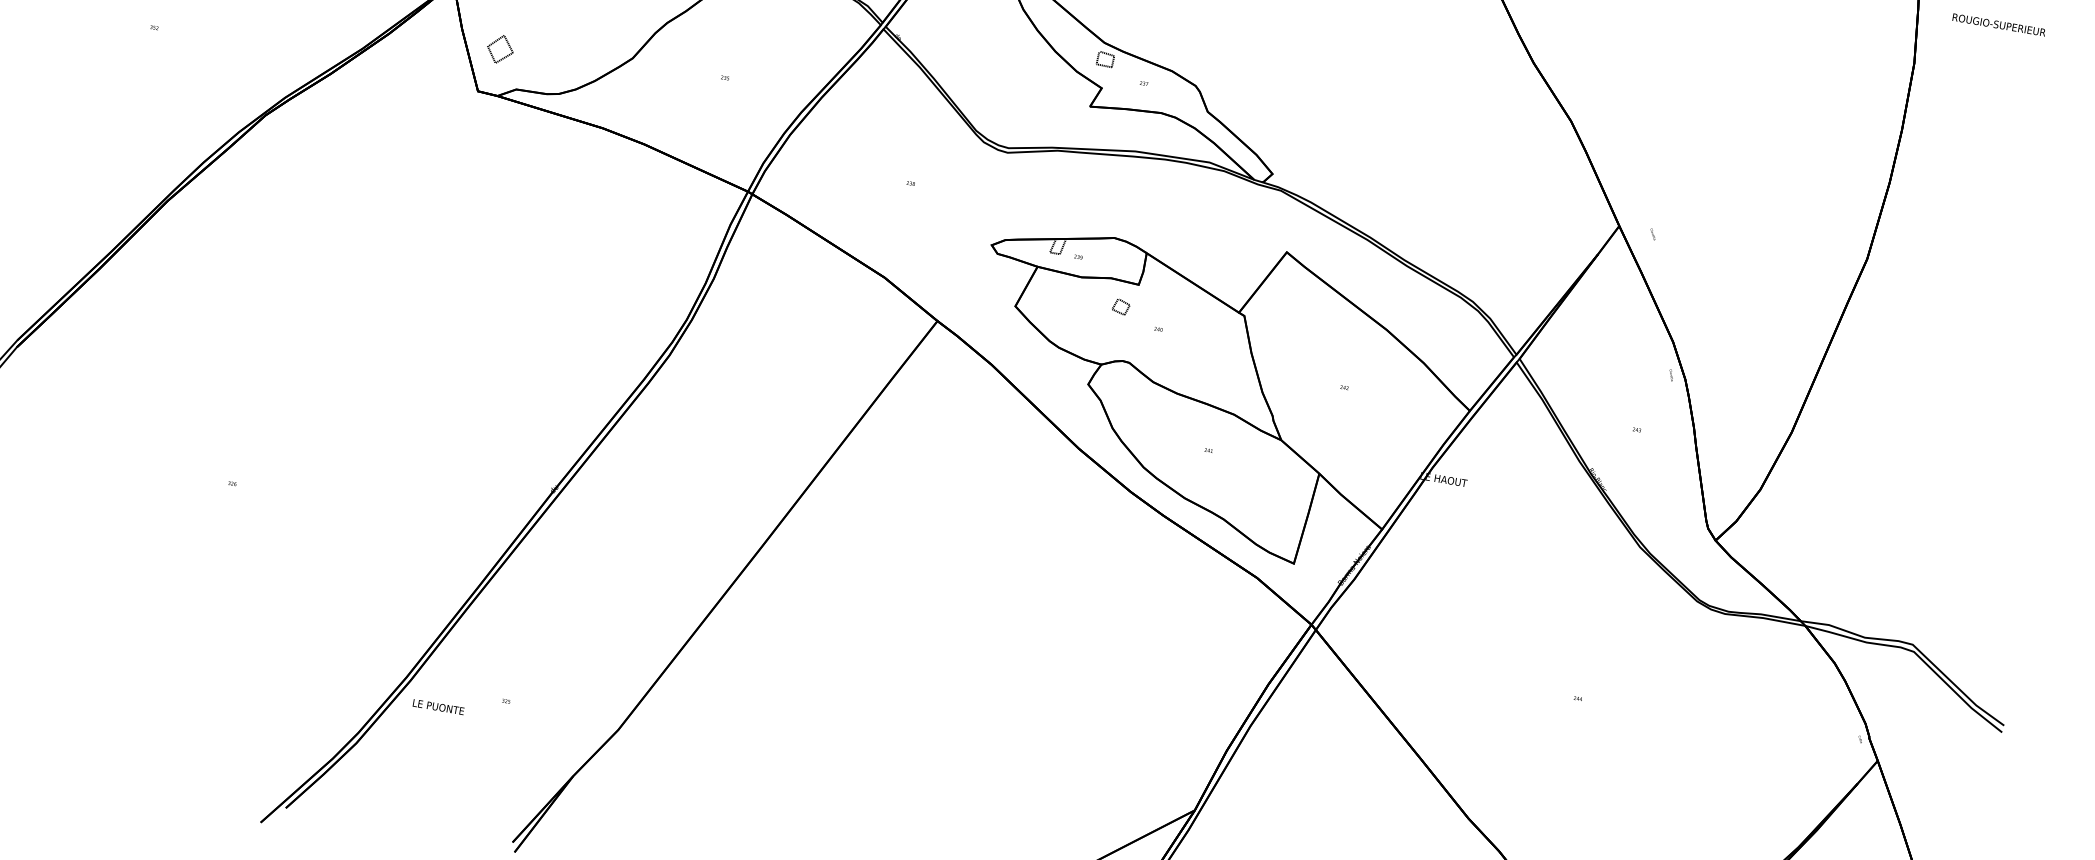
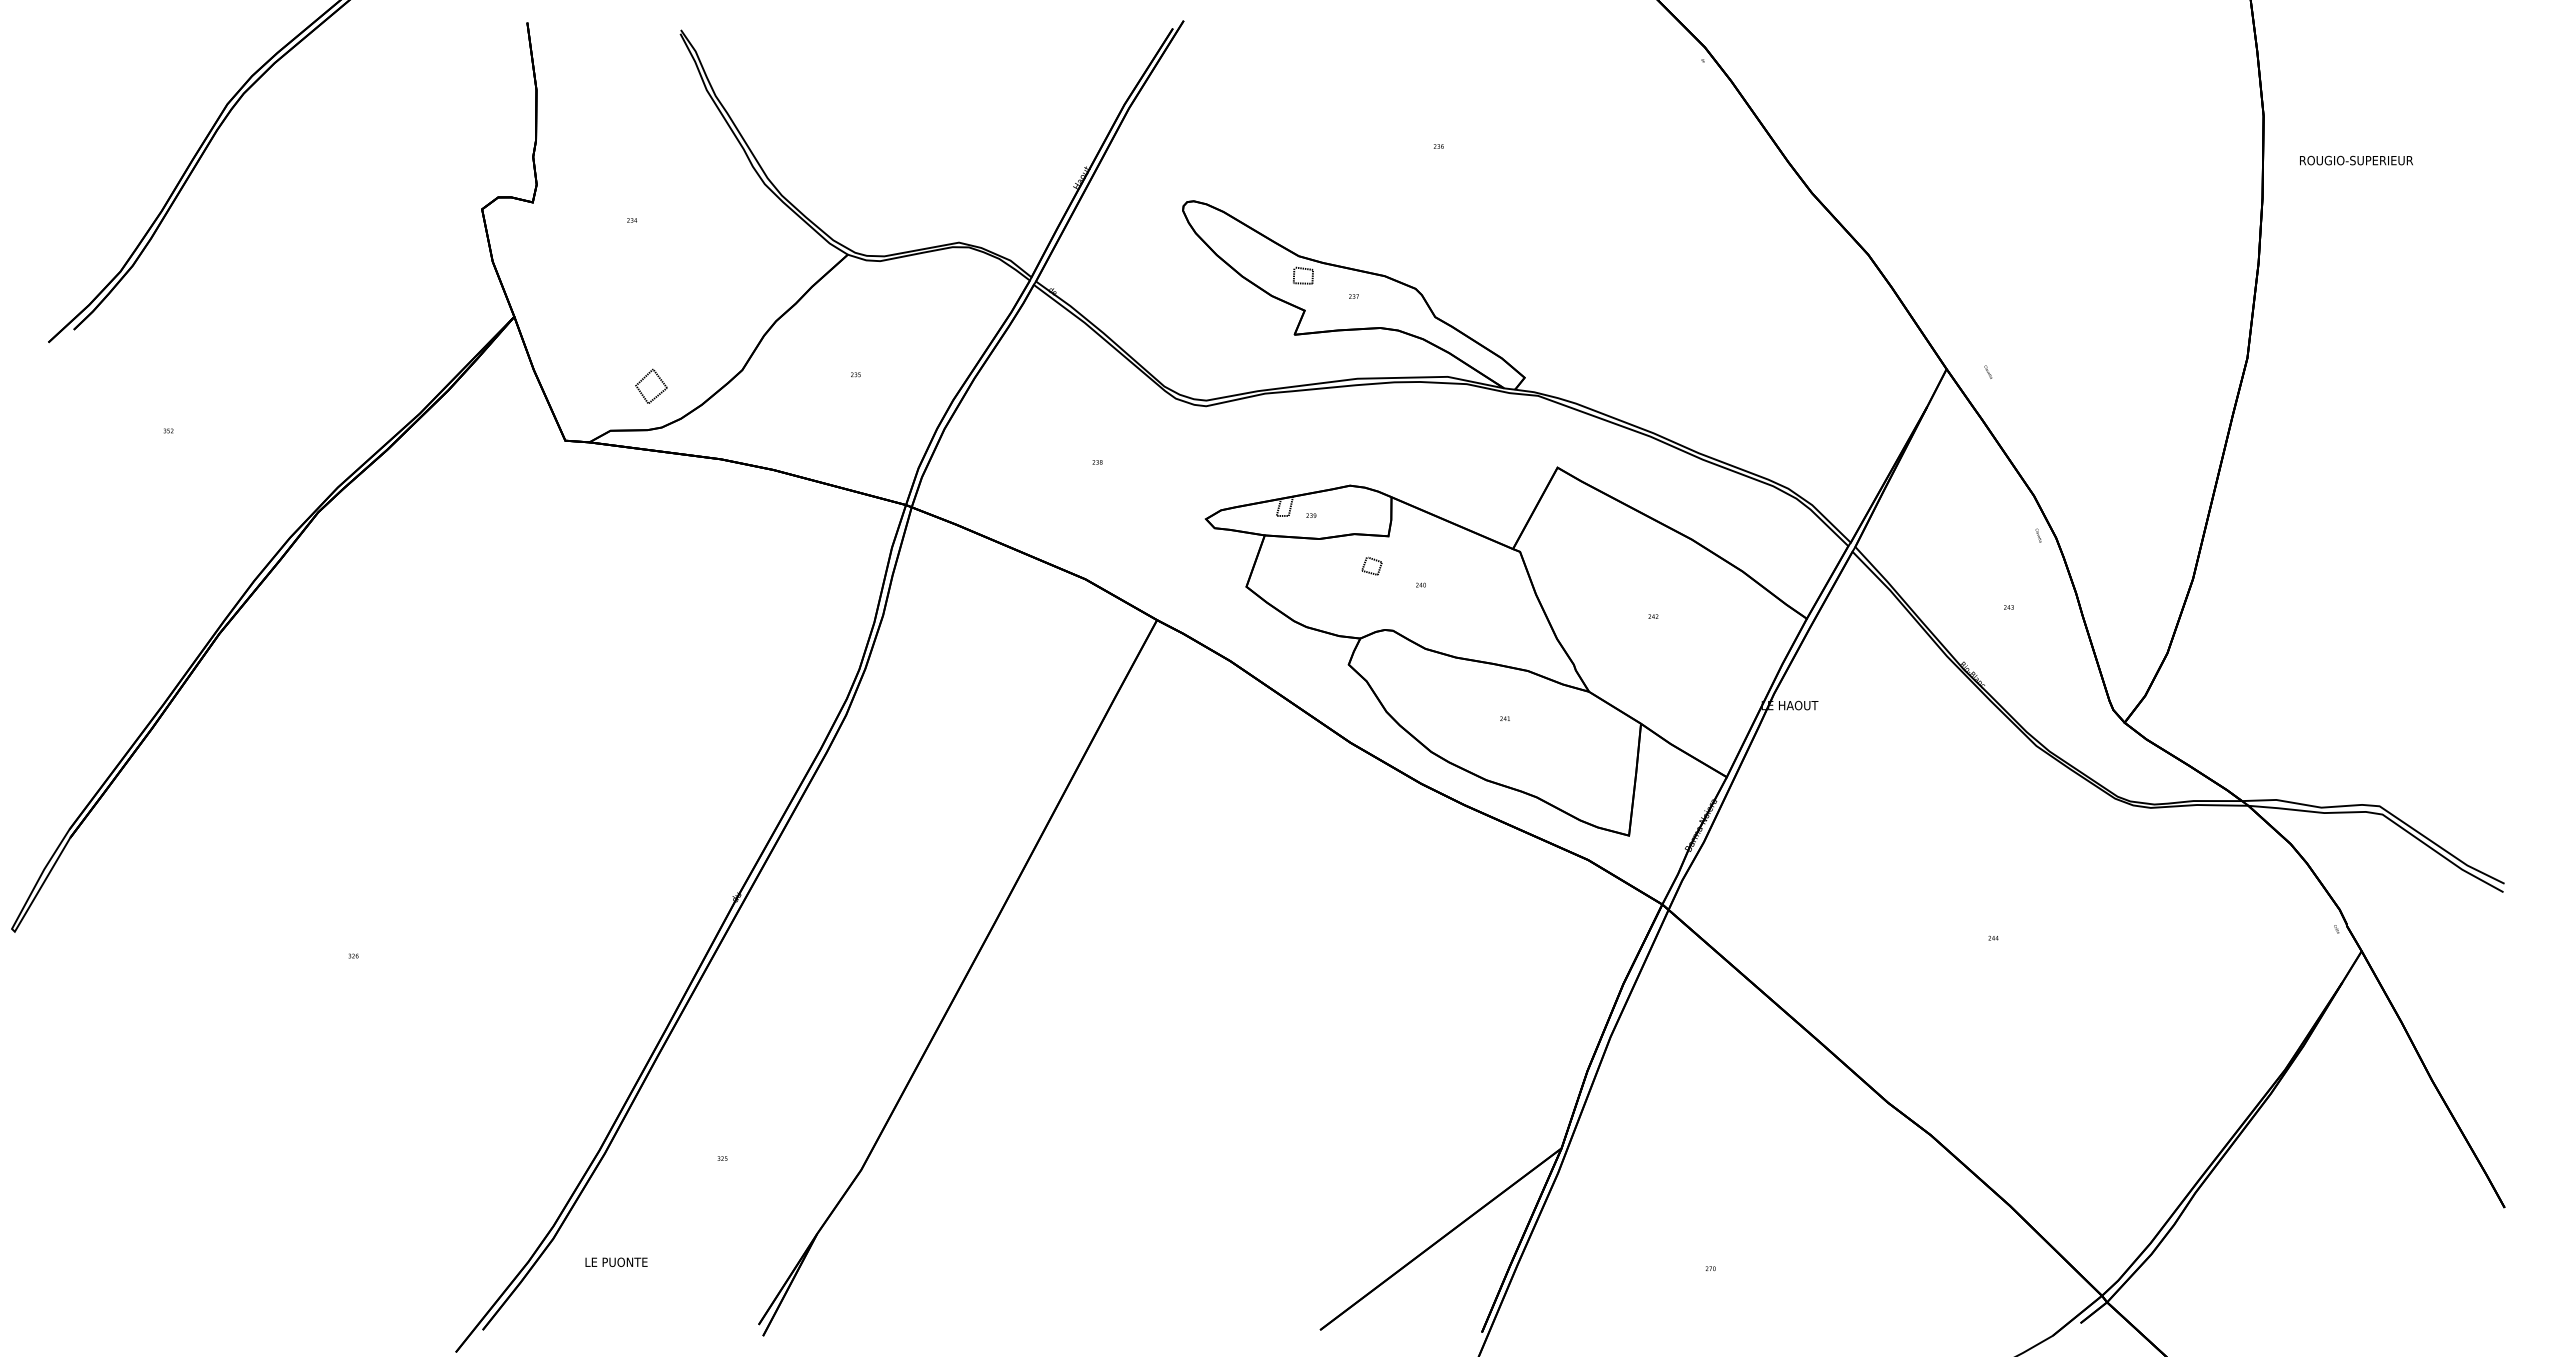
text: (1999, 24) -> (2356, 160), moved
part: (500, 48) -> (651, 385), moved
text: (438, 706) -> (616, 1261), moved

